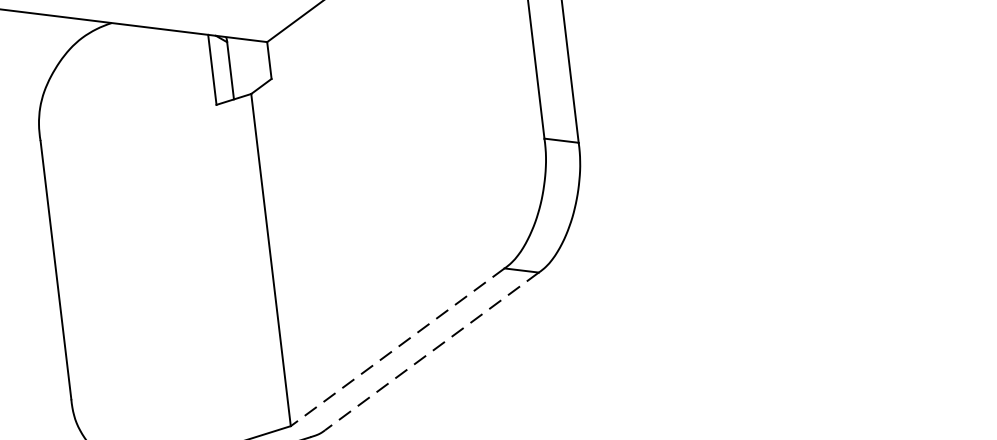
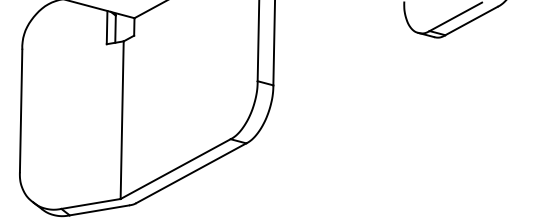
line: (397, 348) -> (175, 169), dashed -> solid
line: (432, 351) -> (191, 173), dashed -> solid

